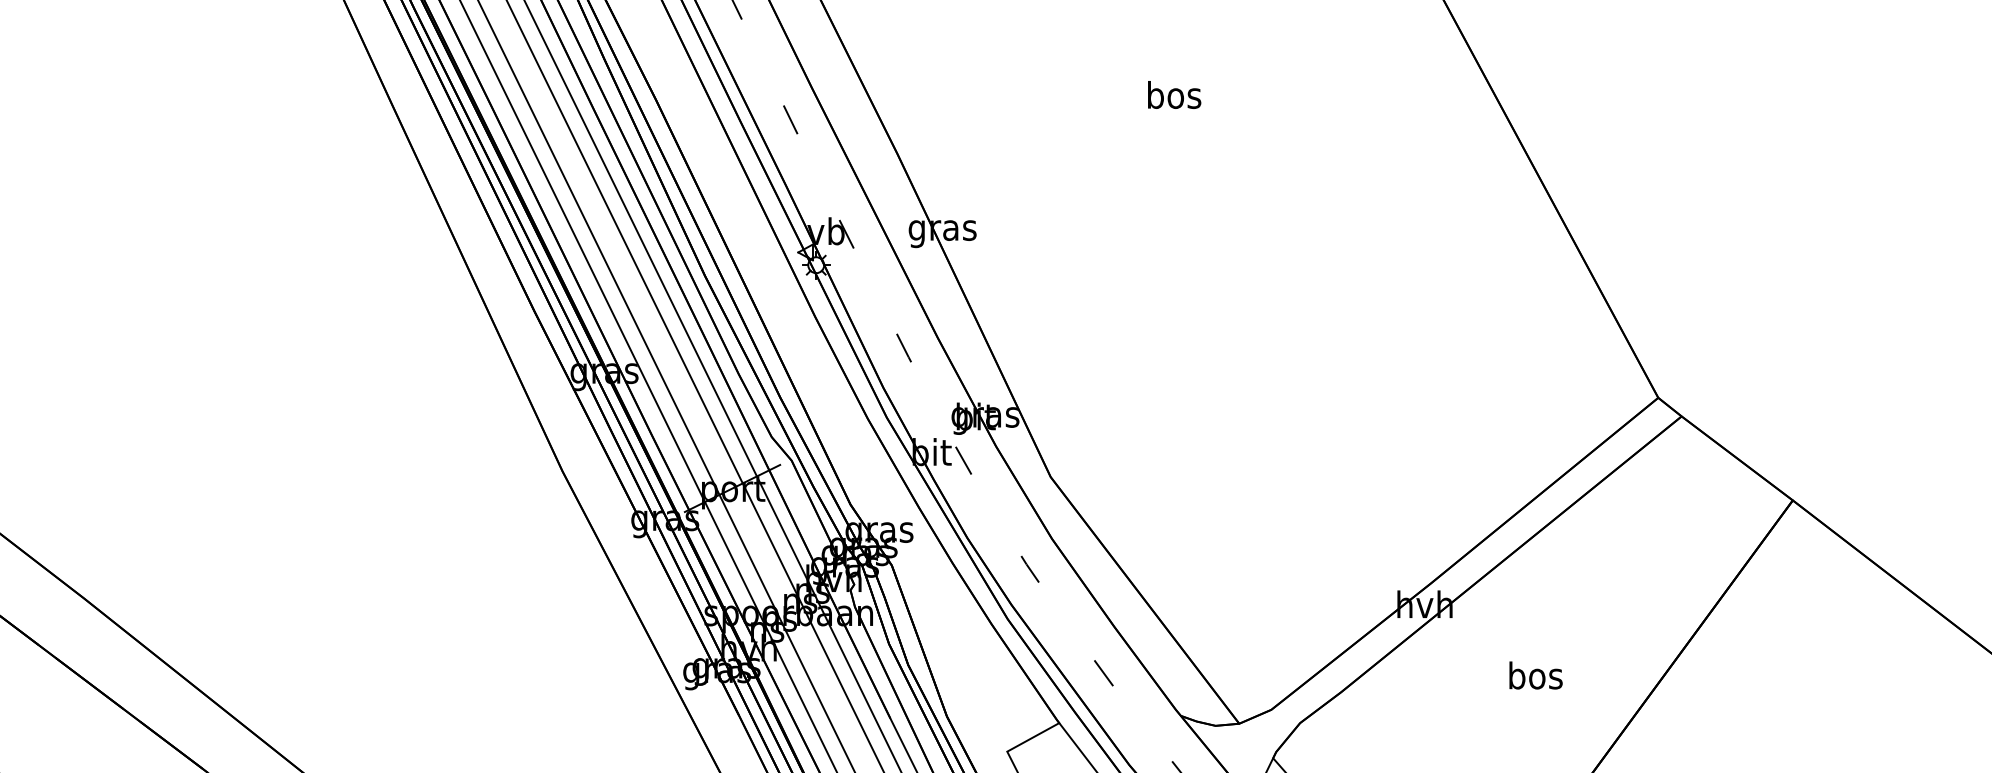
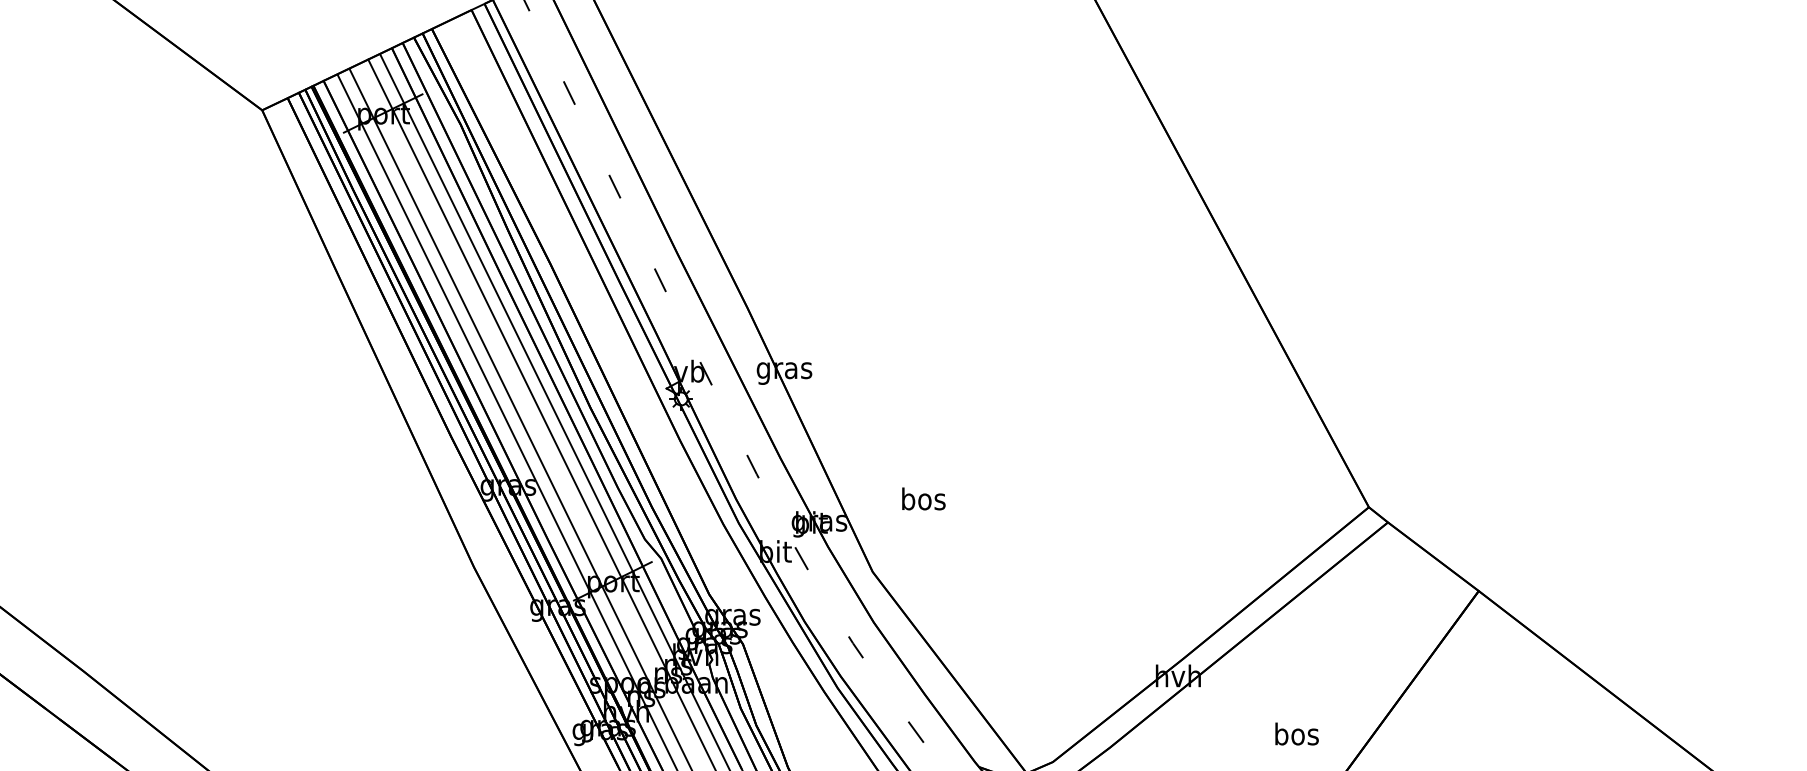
text: (1174, 94) -> (923, 498), moved
text: (1535, 674) -> (1296, 733), moved

